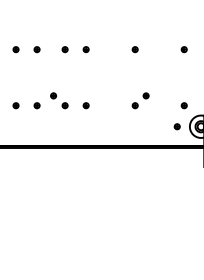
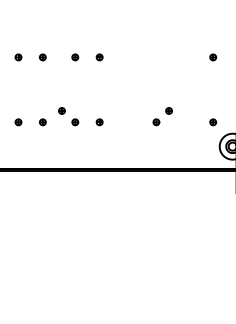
part: (134, 49) -> (155, 57), removed
part: (176, 126) -> (204, 146), removed

